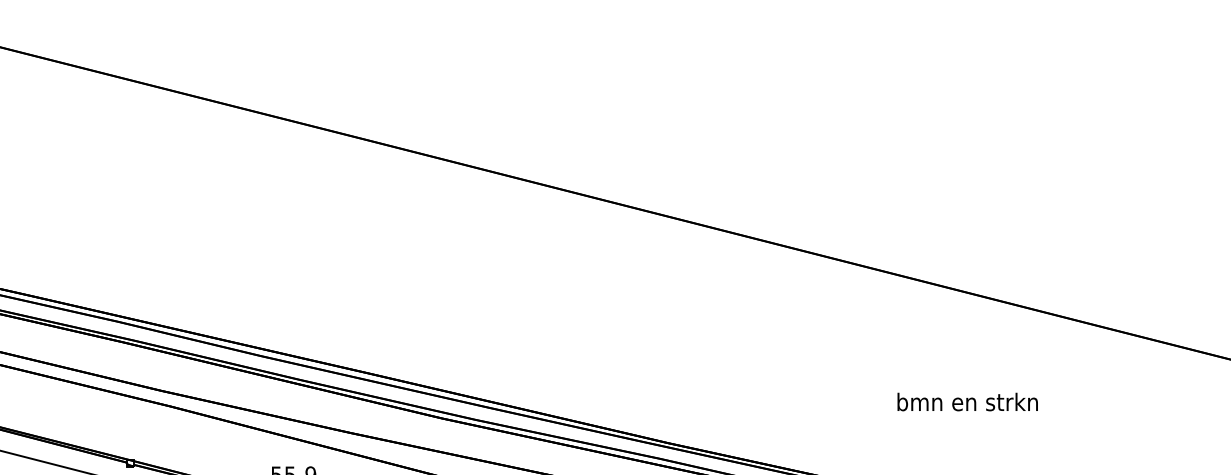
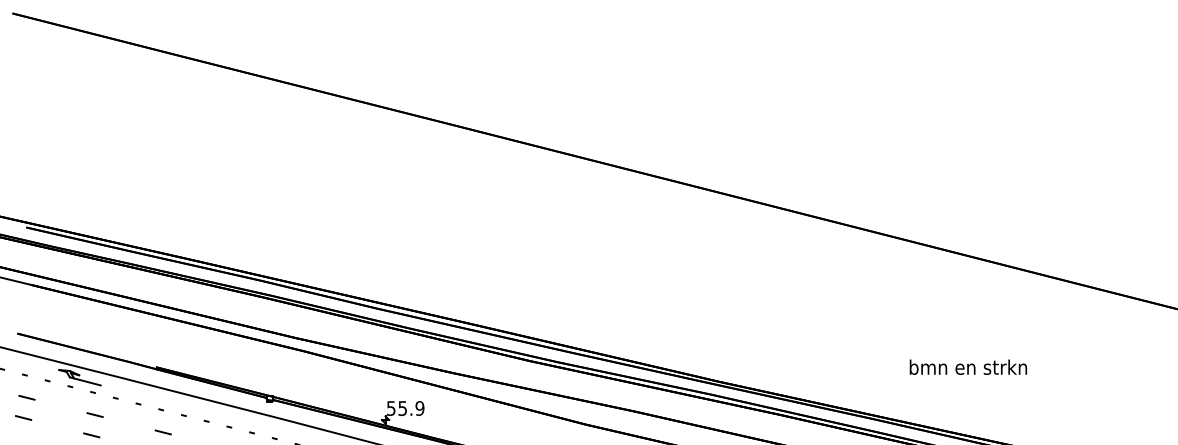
text: (966, 401) -> (967, 366), moved

